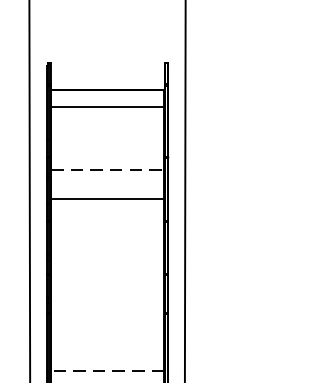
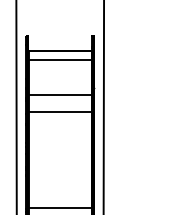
line: (108, 170) -> (60, 95), dashed -> solid
line: (108, 371) -> (60, 208), dashed -> solid

